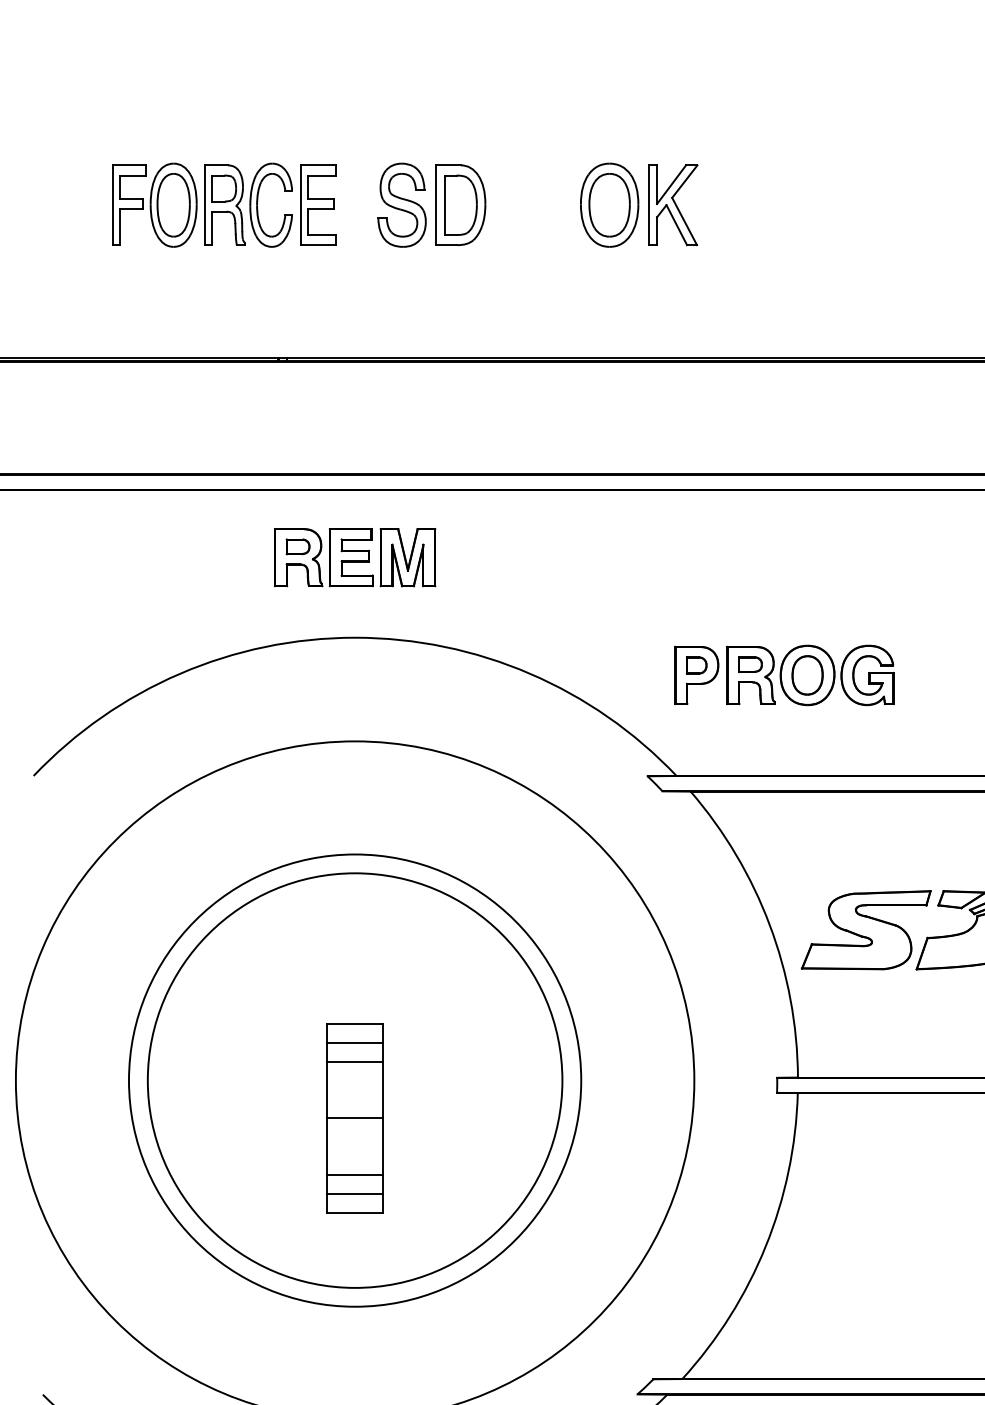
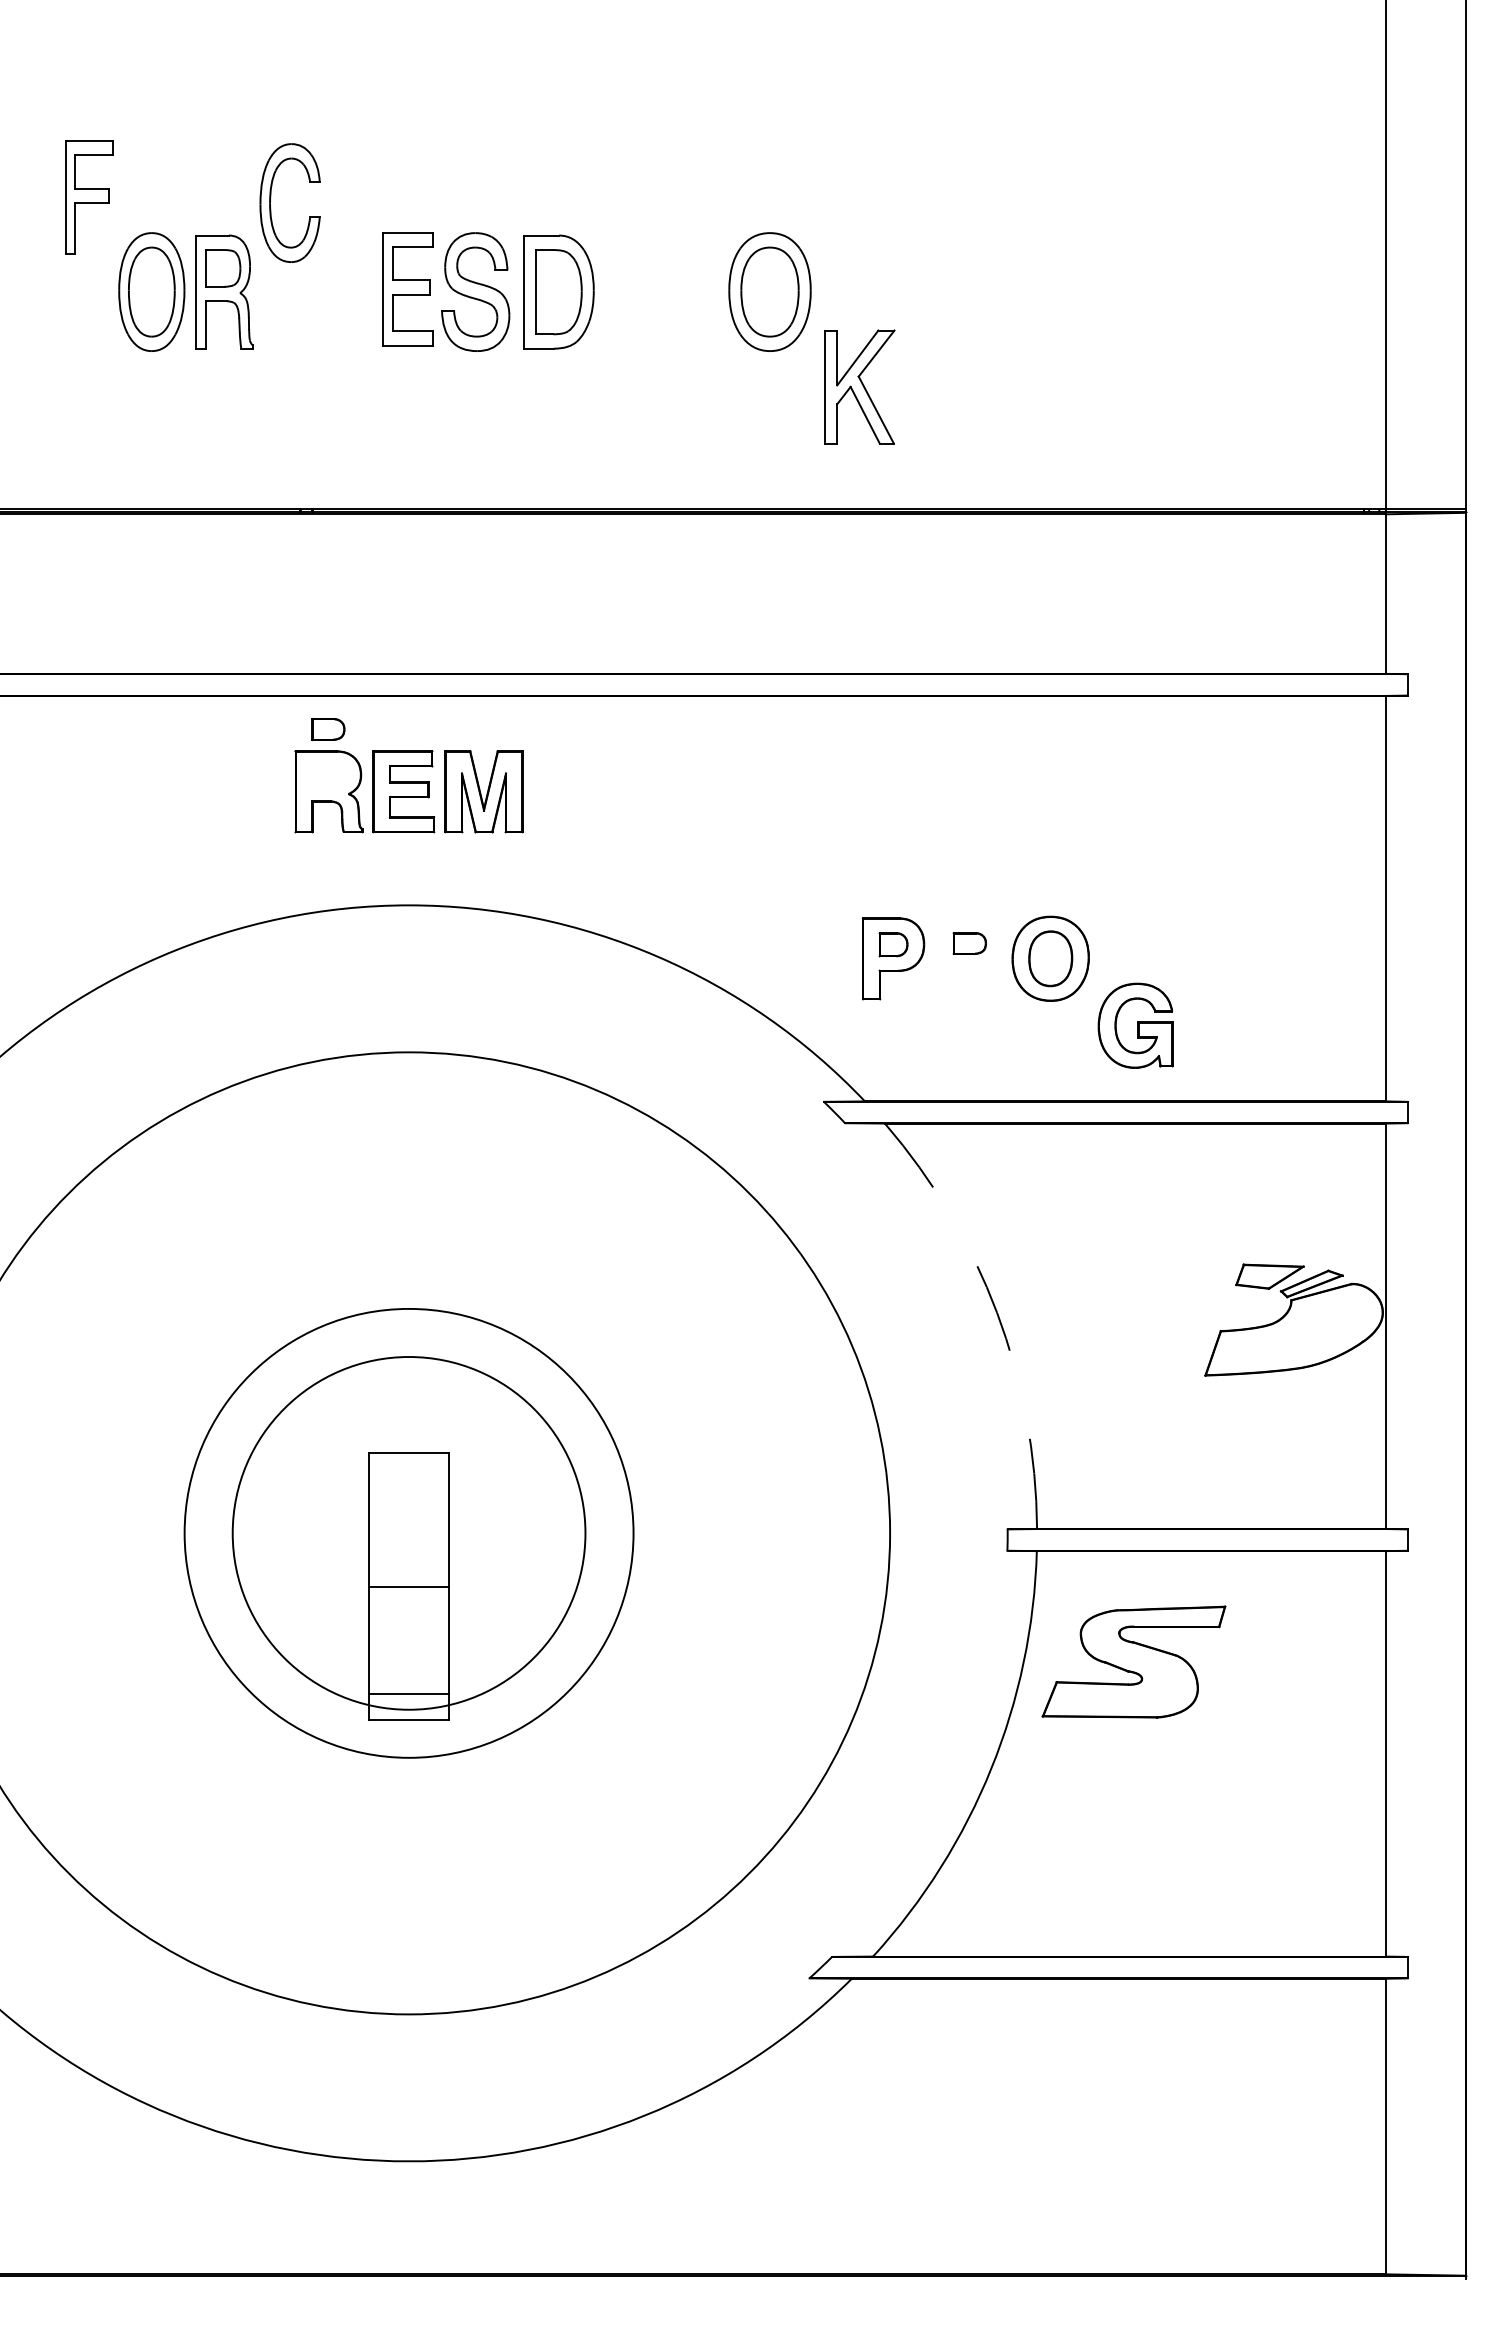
part: (258, 201) -> (271, 197), moved
part: (672, 204) -> (859, 386), moved
part: (129, 205) -> (89, 197), moved
part: (318, 205) -> (407, 289), moved
part: (298, 546) -> (328, 729), moved
part: (751, 675) -> (970, 958), removed
part: (867, 675) -> (1135, 1025), moved
arc: (770, 924) -> (997, 1312), solid -> dashed
part: (865, 929) -> (1133, 1661), moved
line: (355, 1042) -> (409, 1479), removed
line: (355, 1061) -> (409, 1506), removed
circle: (354, 1080) -> (408, 1533), size x0.7
circle: (355, 1080) -> (409, 1533), size x0.6
line: (355, 1175) -> (409, 1667), removed

